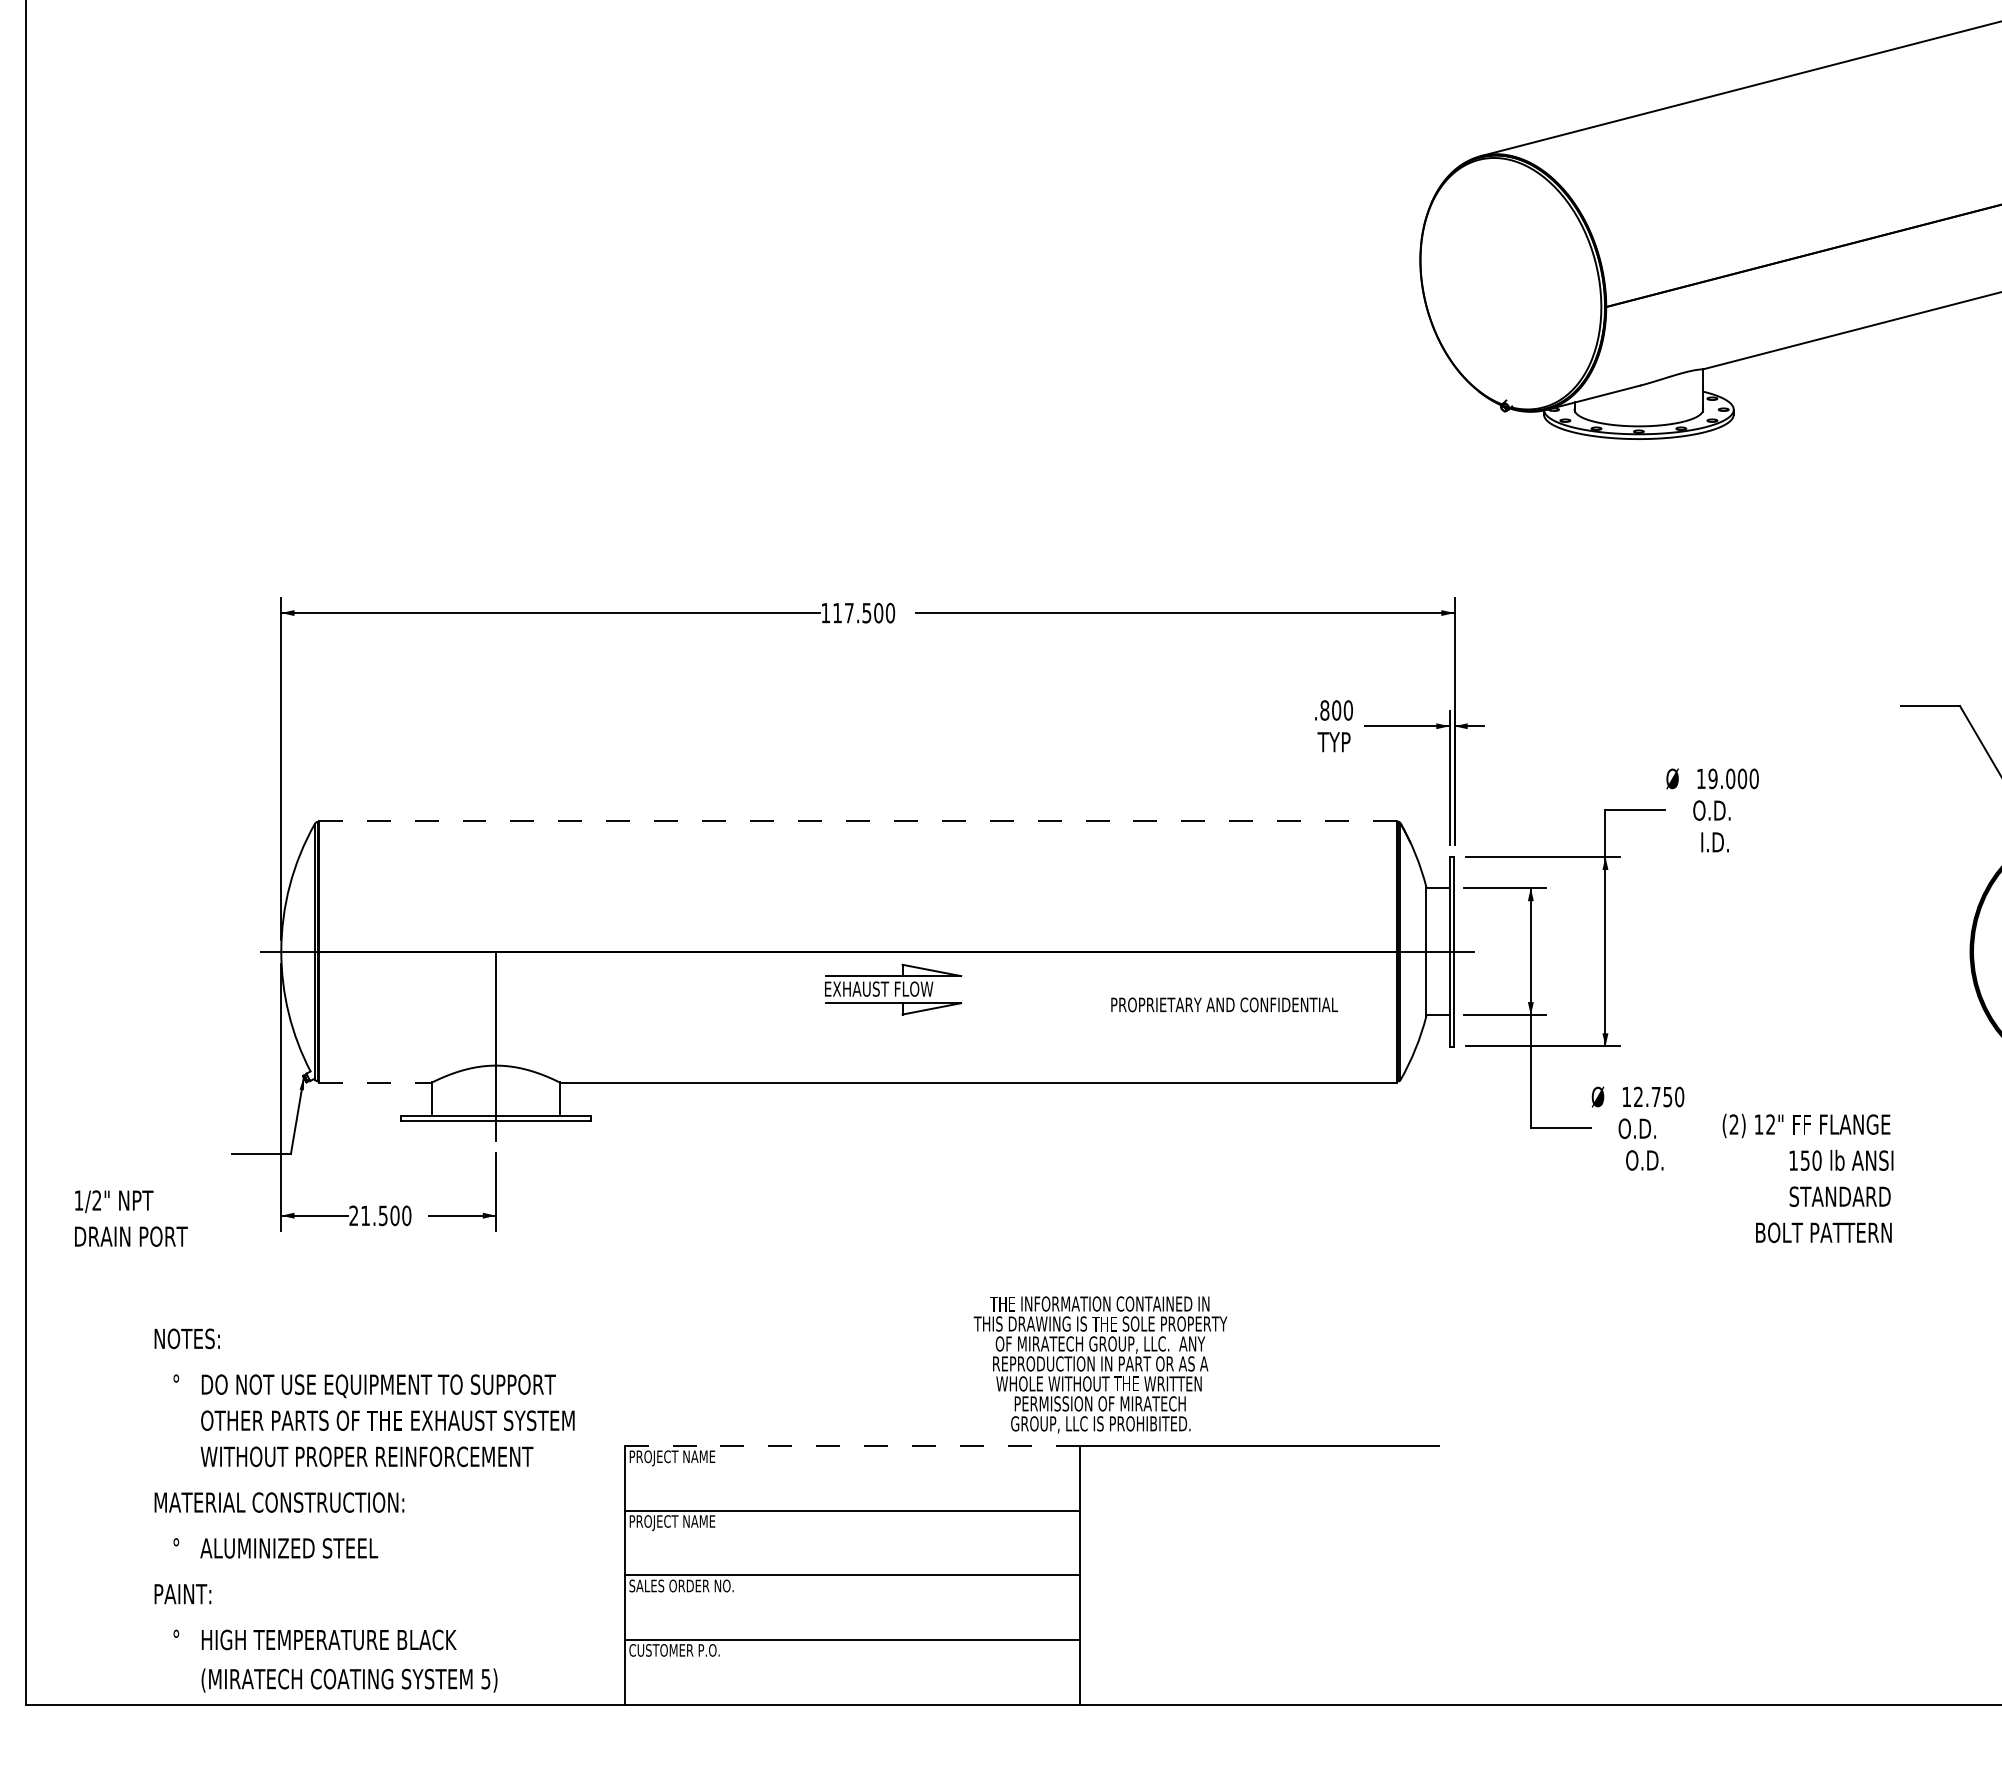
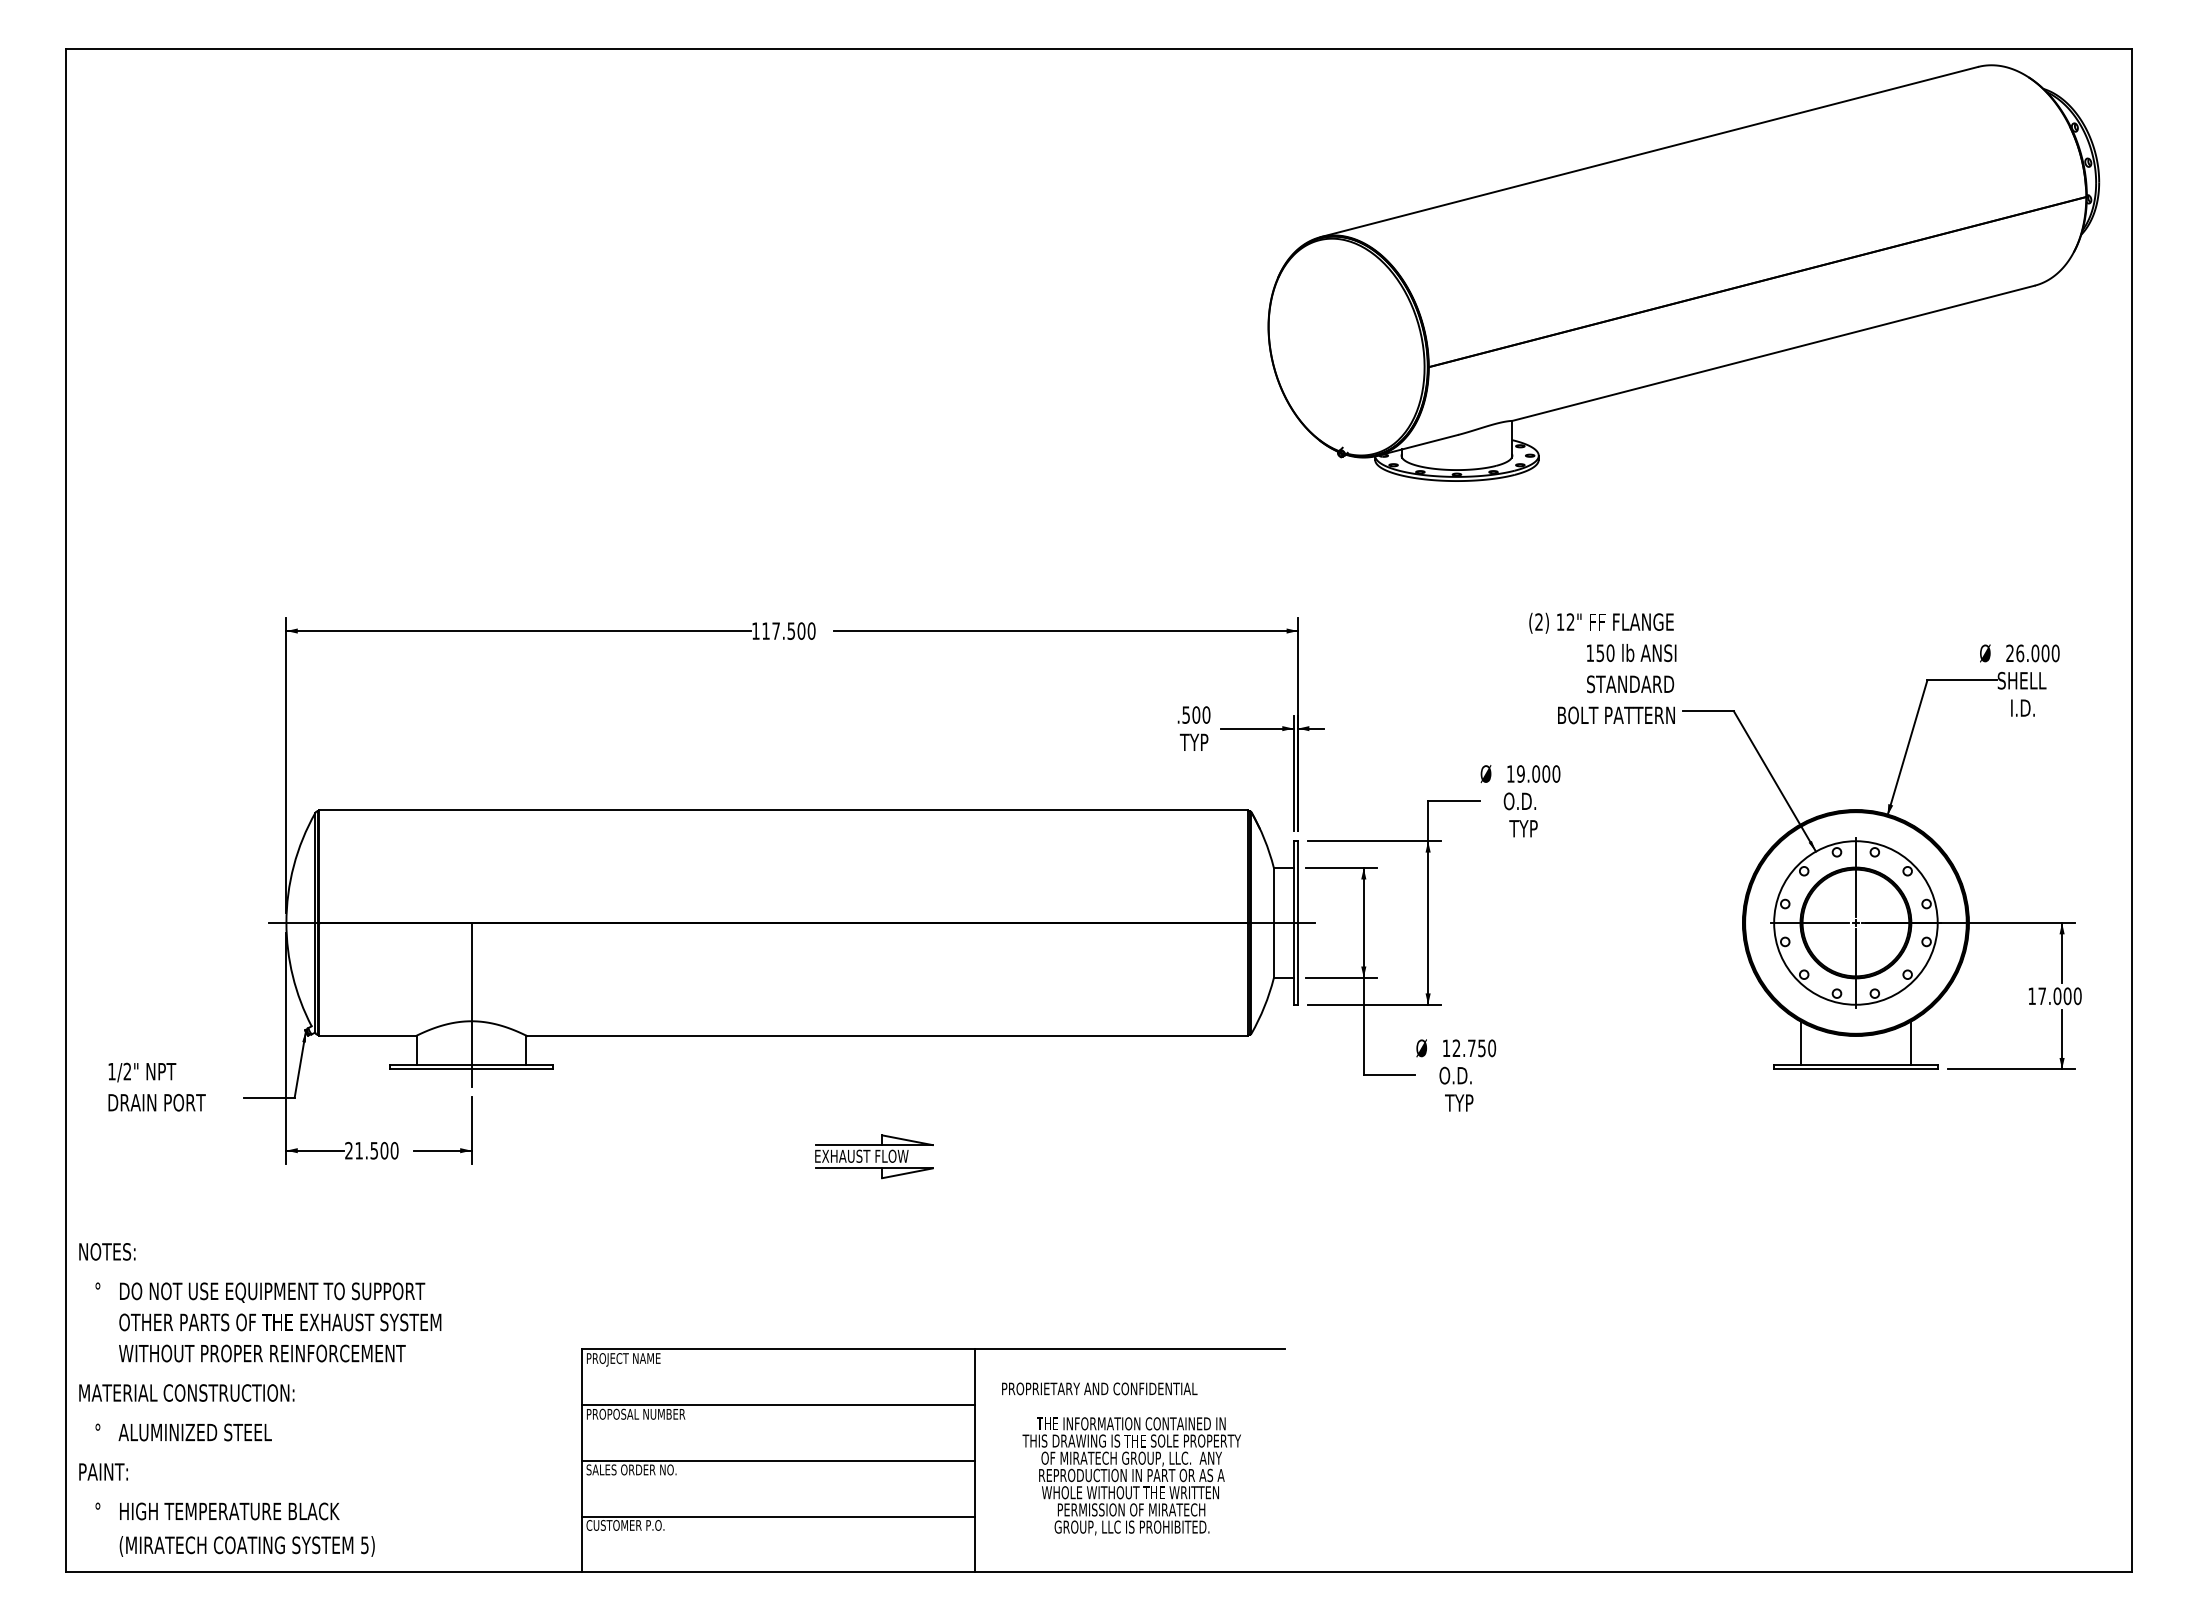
text: (1325, 709) -> (1186, 714), .800 -> .500
line: (857, 821) -> (783, 810), dashed -> solid
text: (1716, 842) -> (1523, 828), I.D. -> TYP
part: (893, 989) -> (874, 1156), moved
text: (1224, 1004) -> (1099, 1388), moved
line: (375, 1082) -> (367, 1035), dashed -> solid
text: (1644, 1159) -> (1461, 1102), O.D. -> TYP
text: (1807, 1178) -> (1602, 668), moved
text: (130, 1217) -> (156, 1086), moved
text: (1100, 1365) -> (1131, 1476), moved
line: (852, 1446) -> (778, 1349), dashed -> solid
text: (364, 1510) -> (260, 1399), moved
text: (697, 1522) -> (645, 1415), PROJECT NAME -> PROPOSAL NUMBER

